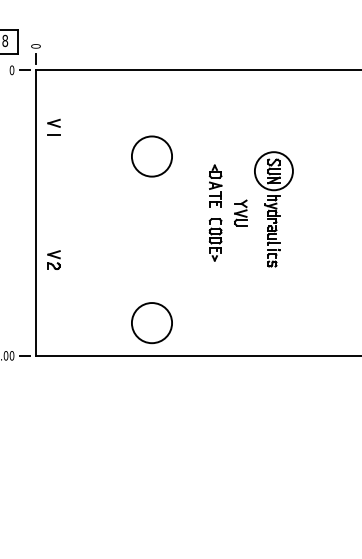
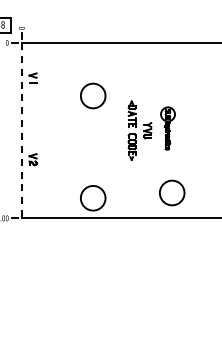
part: (273, 209) -> (167, 128), size x0.6
line: (35, 212) -> (21, 130), solid -> dashed
circle: (281, 313) -> (172, 192), added

